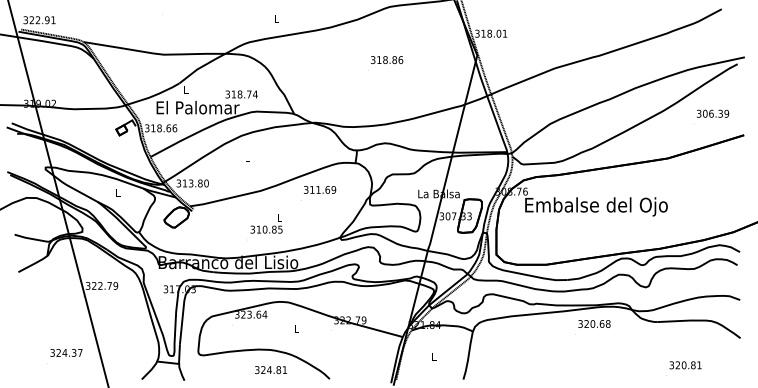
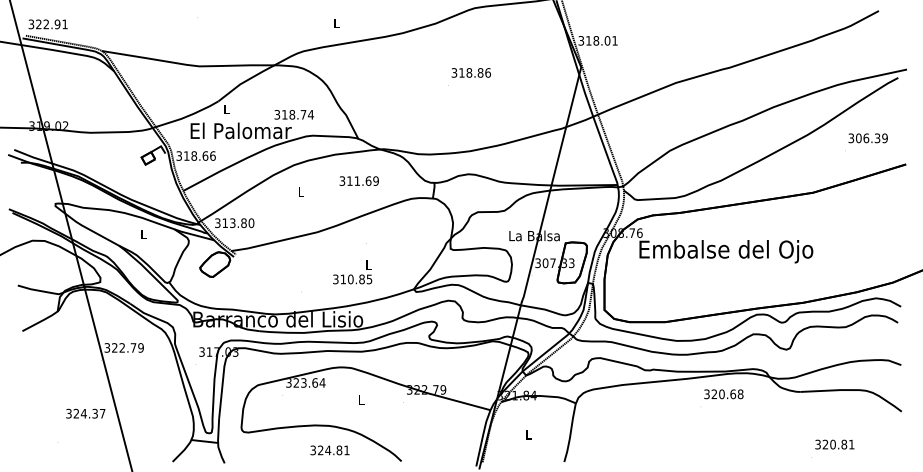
text: (320, 189) -> (359, 180), moved
text: (266, 223) -> (352, 271), moved
text: (66, 352) -> (85, 413), moved

